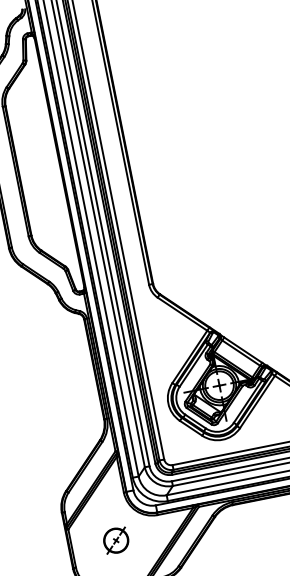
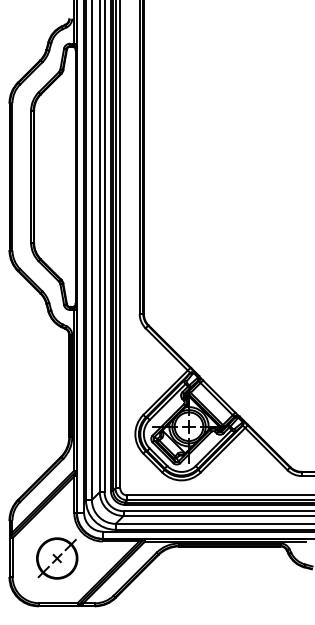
part: (116, 540) -> (57, 558), size x1.67

